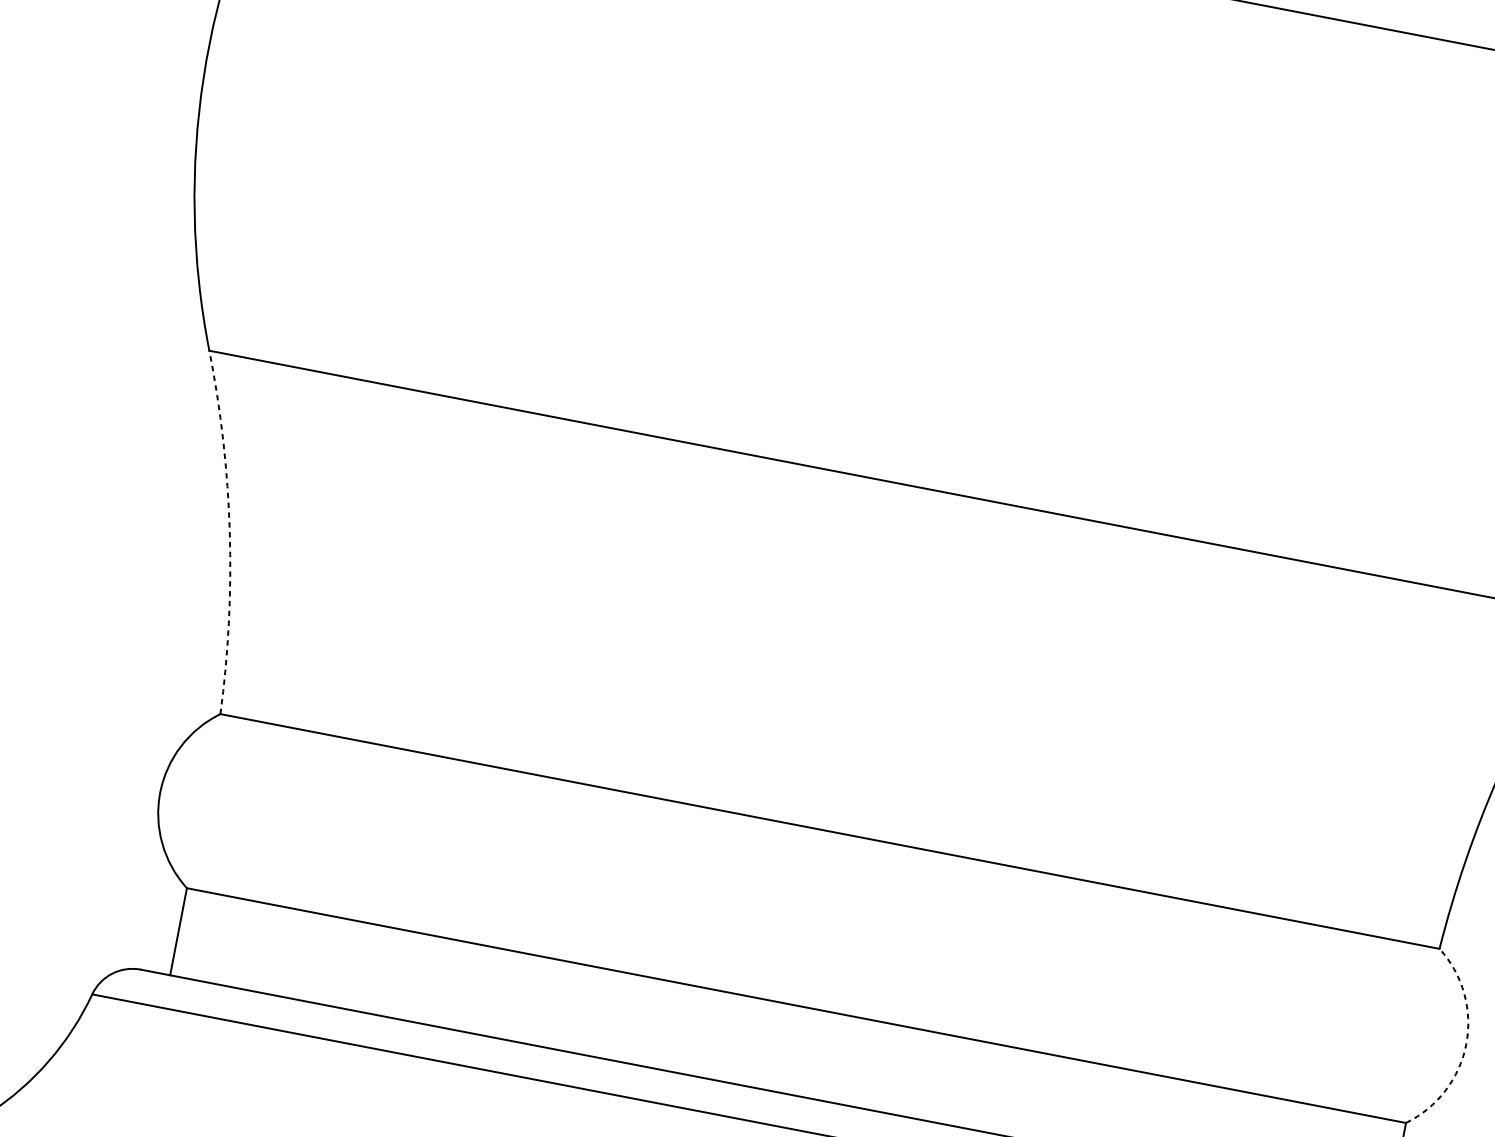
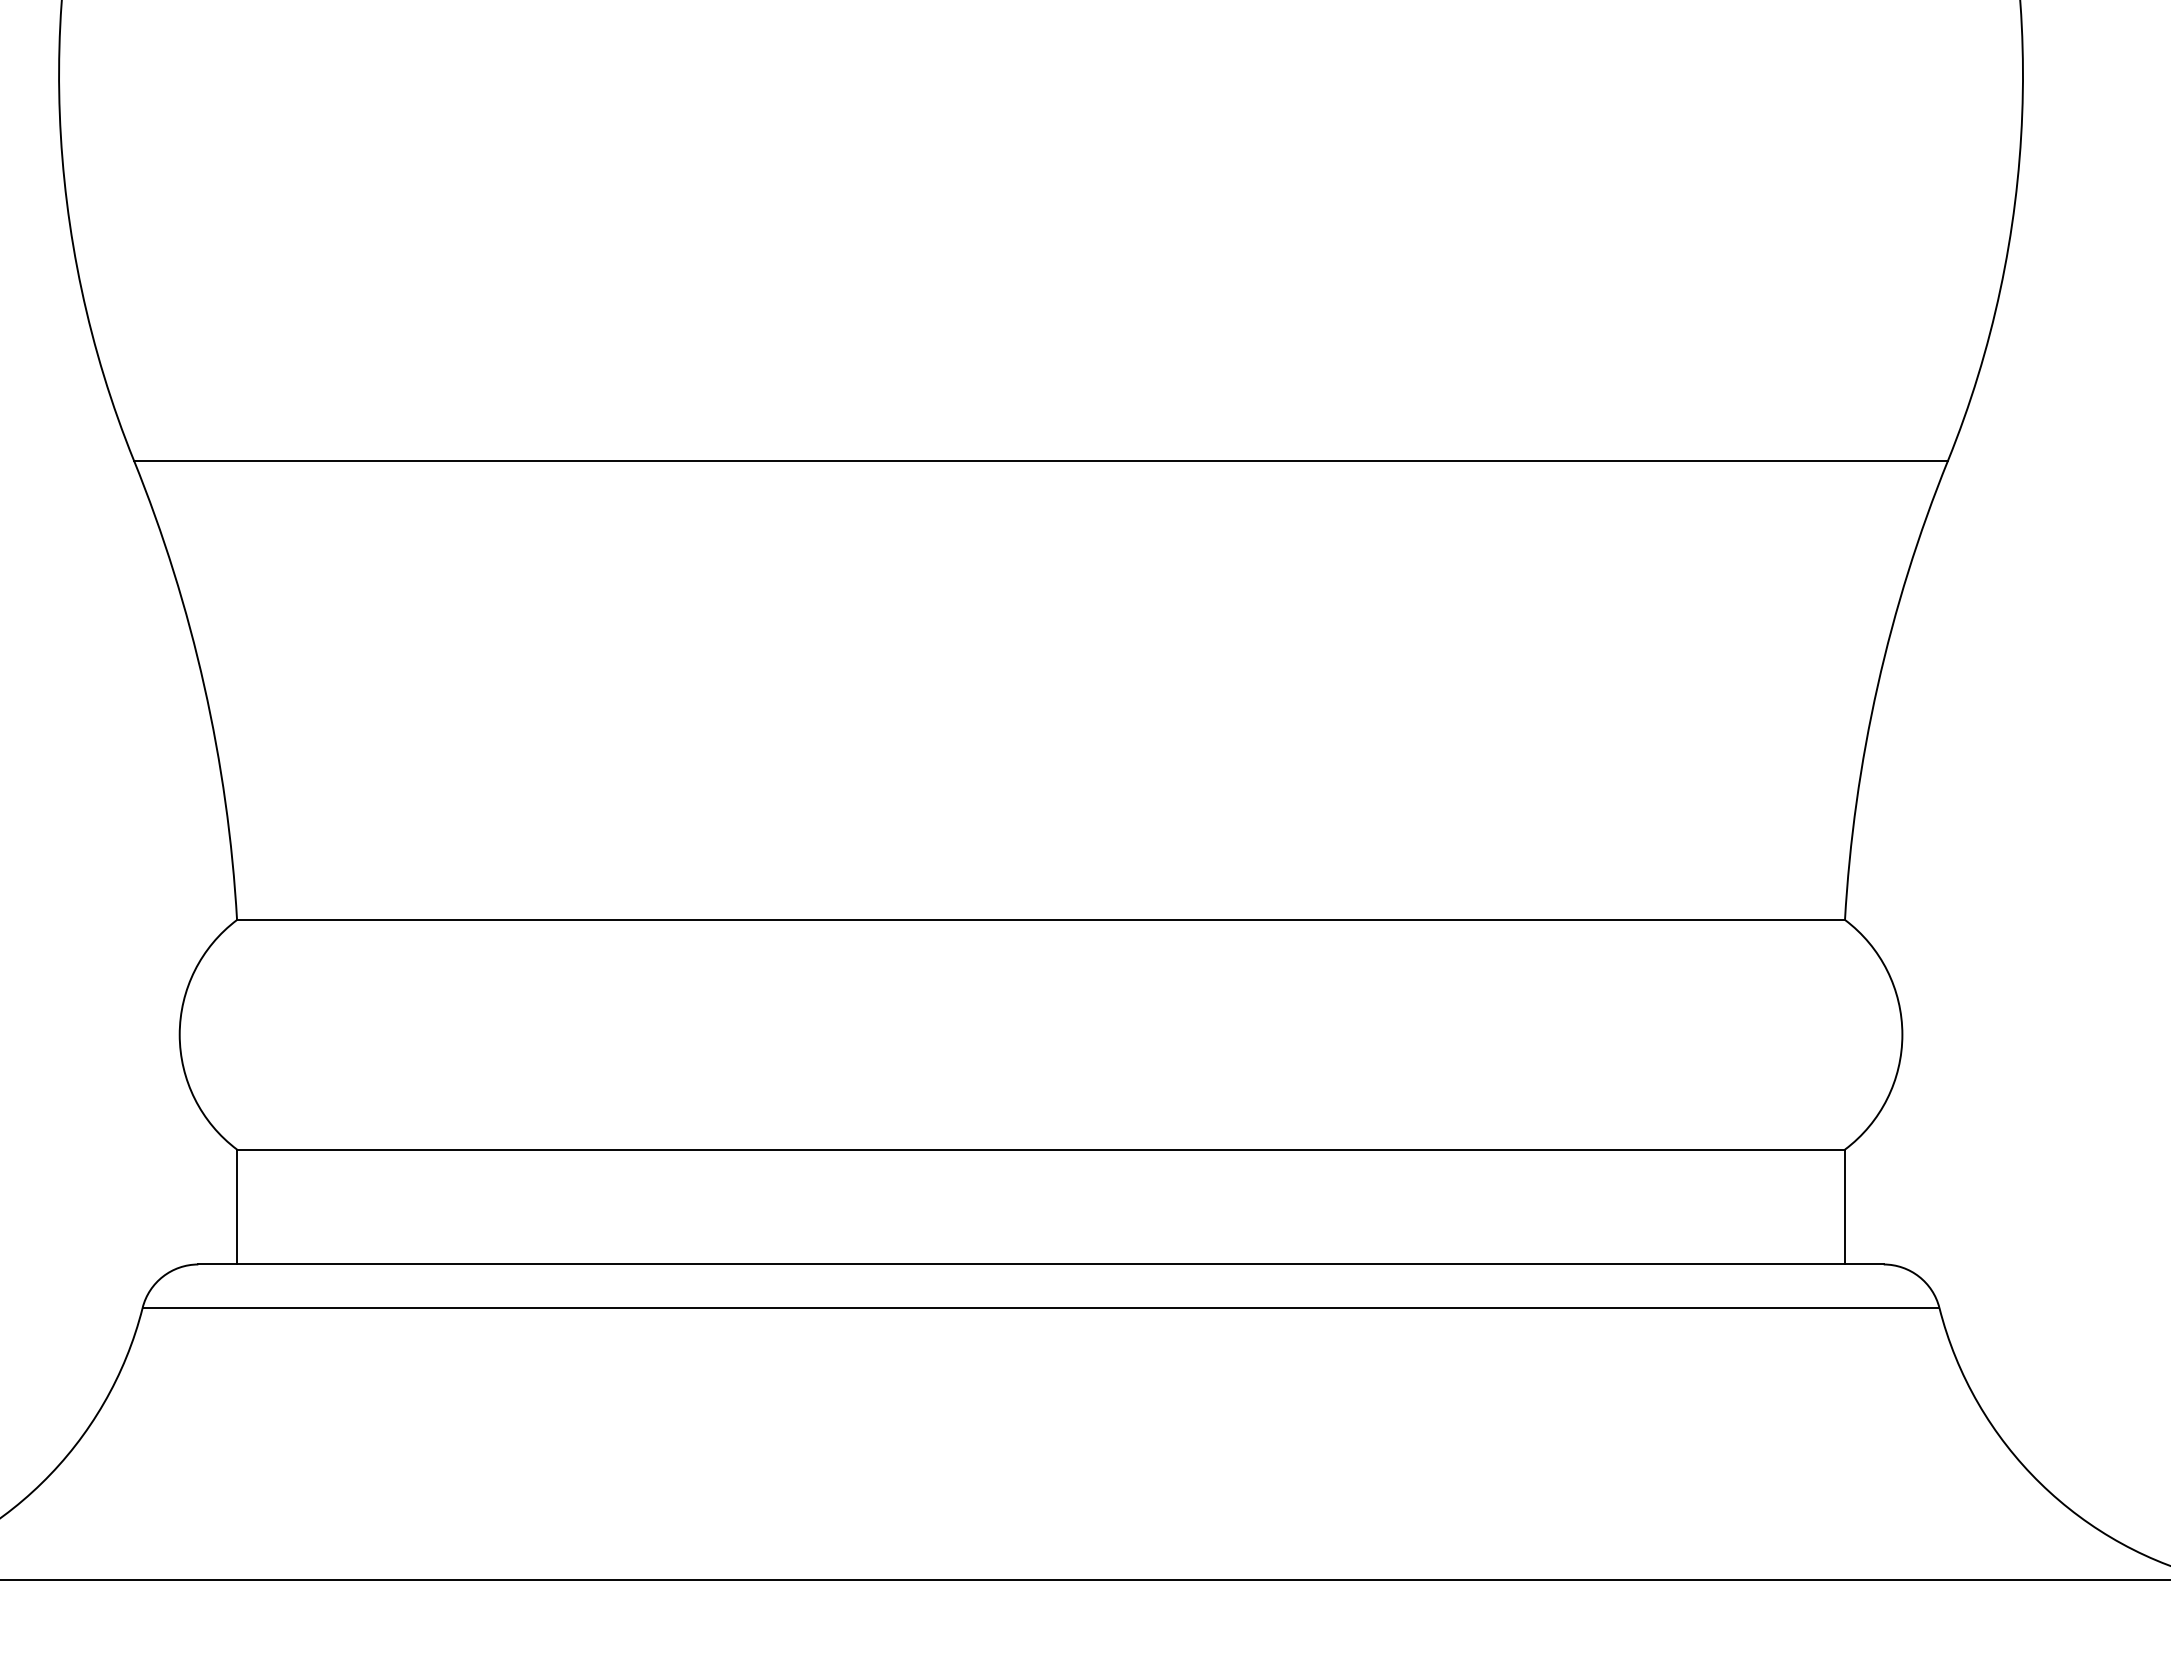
arc: (229, 532) -> (204, 686), dashed -> solid
arc: (1466, 1044) -> (1902, 1034), dashed -> solid

